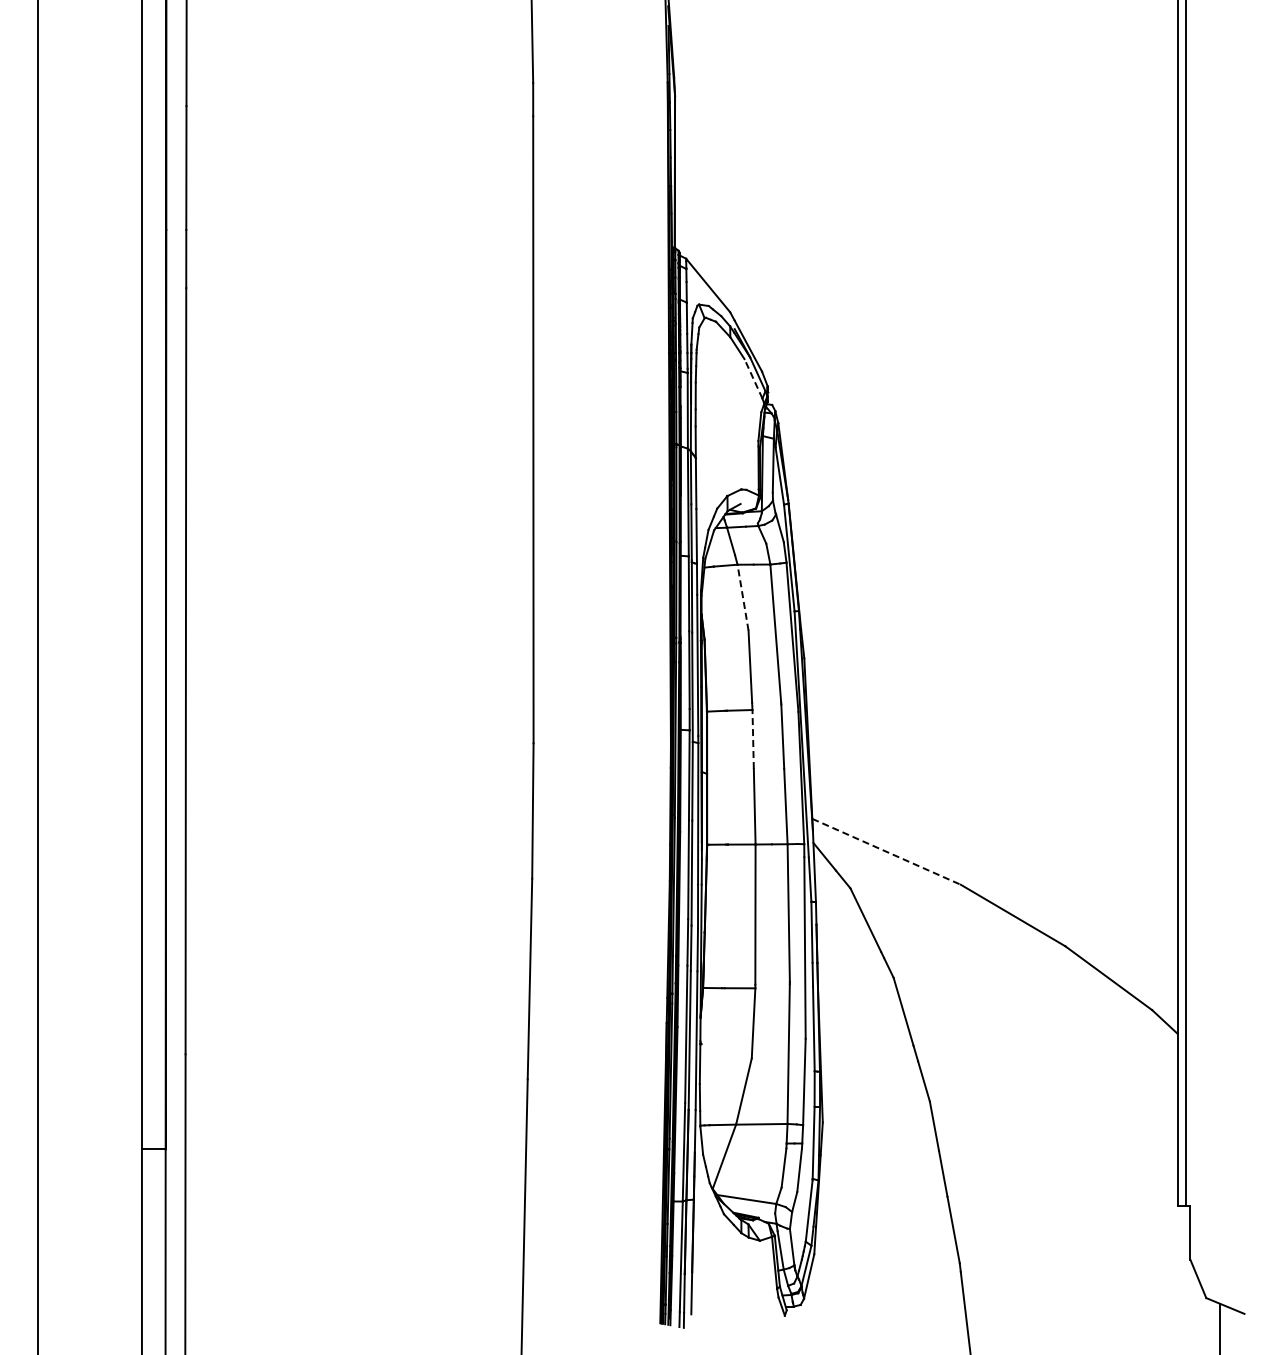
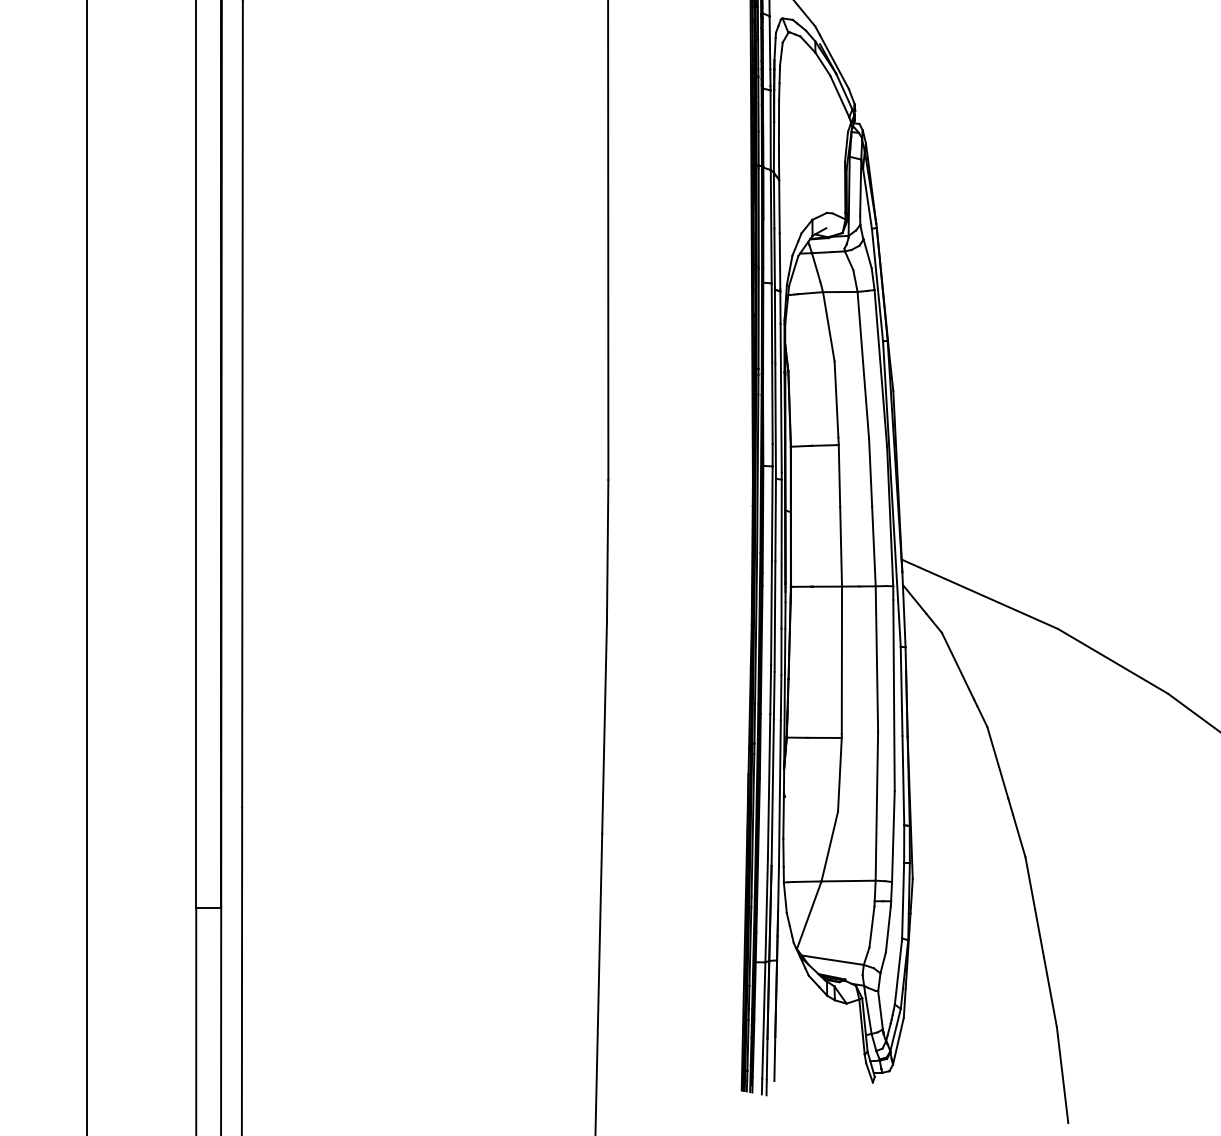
line: (753, 378) -> (839, 96), dashed -> solid
line: (742, 597) -> (828, 326), dashed -> solid
line: (753, 739) -> (839, 476), dashed -> solid
line: (887, 852) -> (980, 595), dashed -> solid

